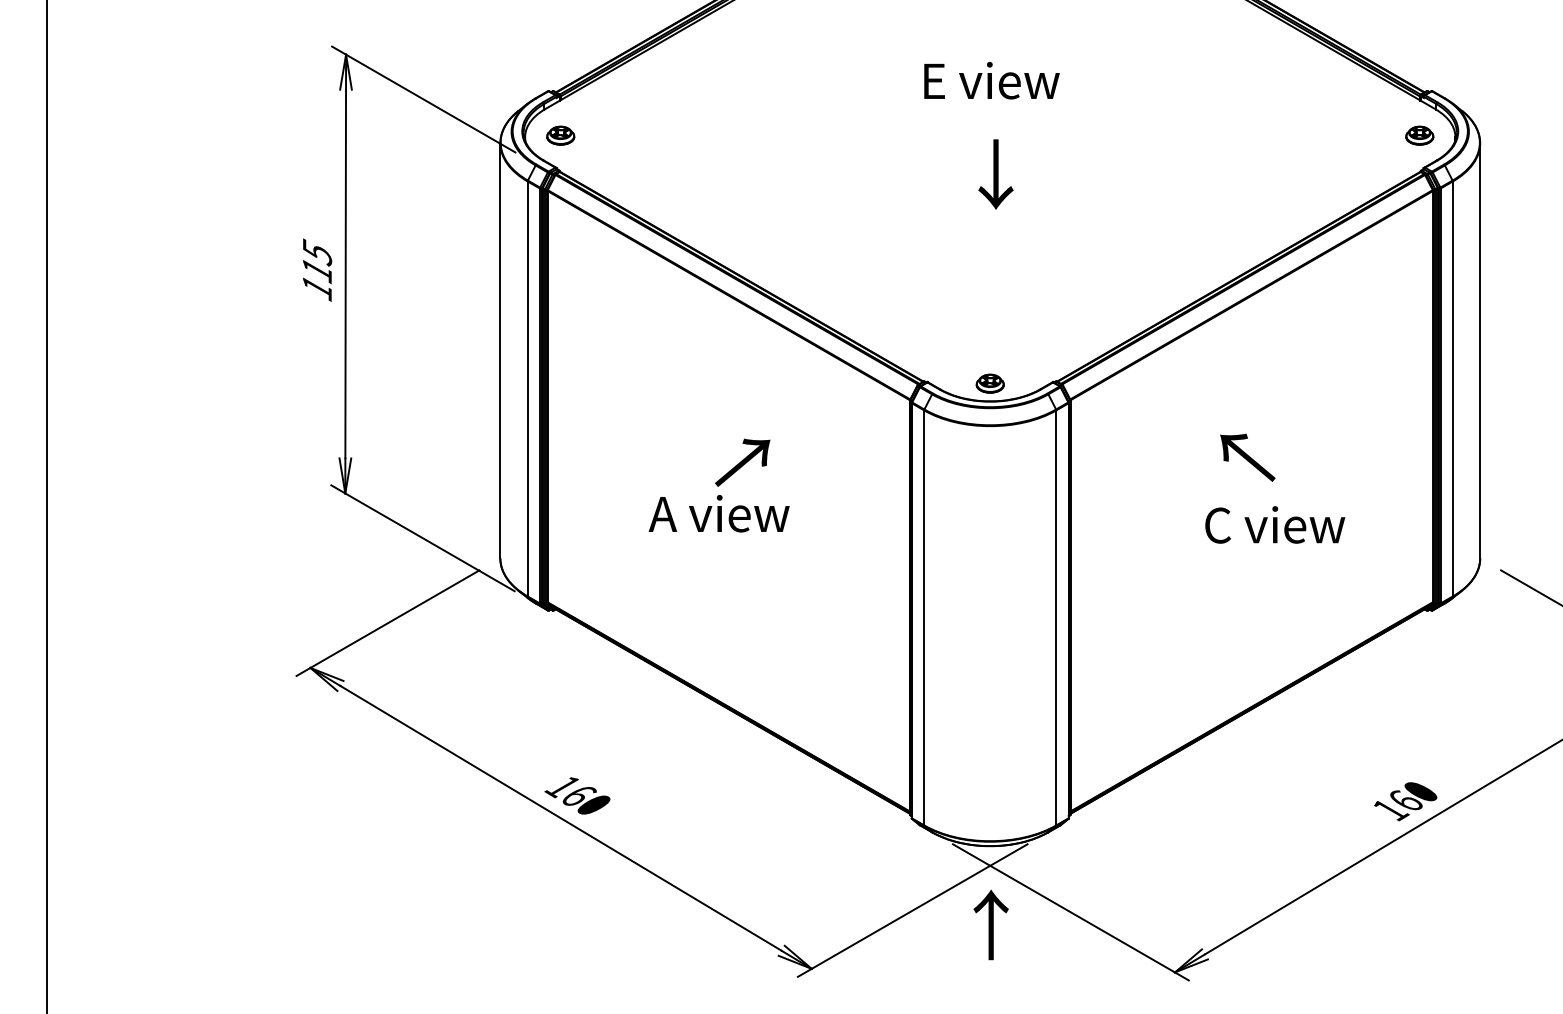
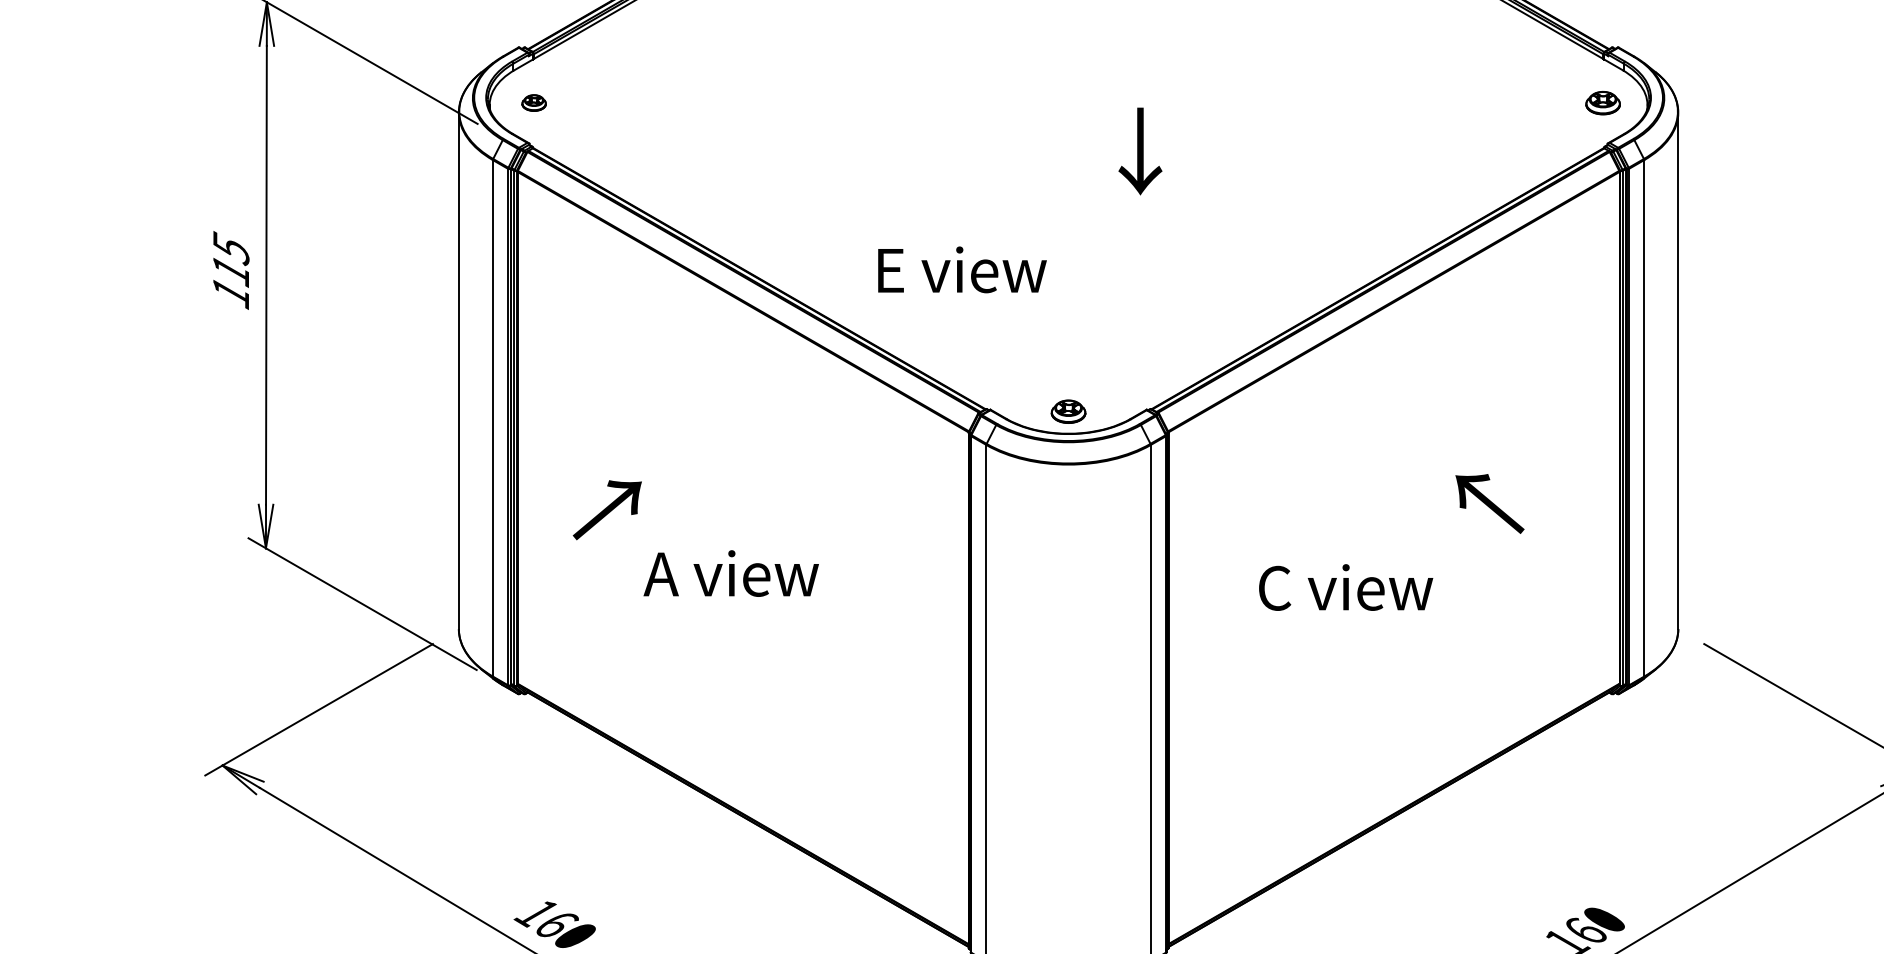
text: (991, 80) -> (961, 269), moved
part: (560, 135) -> (533, 102), size x0.7
text: (995, 174) -> (1139, 151), moved
text: (1247, 457) -> (1489, 503), moved
text: (742, 462) -> (607, 509), moved
text: (1275, 524) -> (1346, 586), moved

